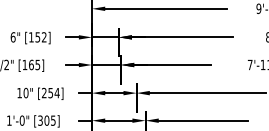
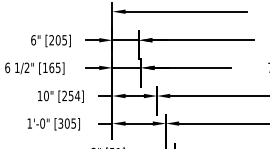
text: (37, 37) -> (57, 40), [152] -> [205]

